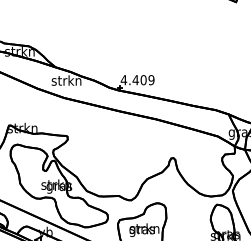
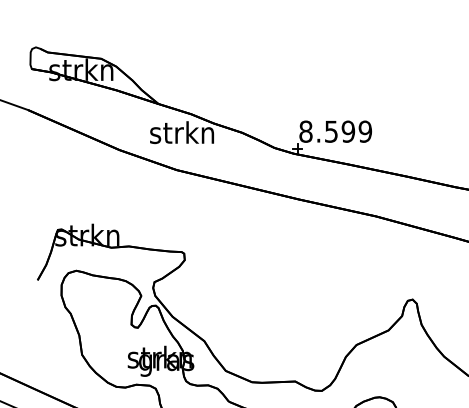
text: (133, 80) -> (326, 132), 4.409 -> 8.599

